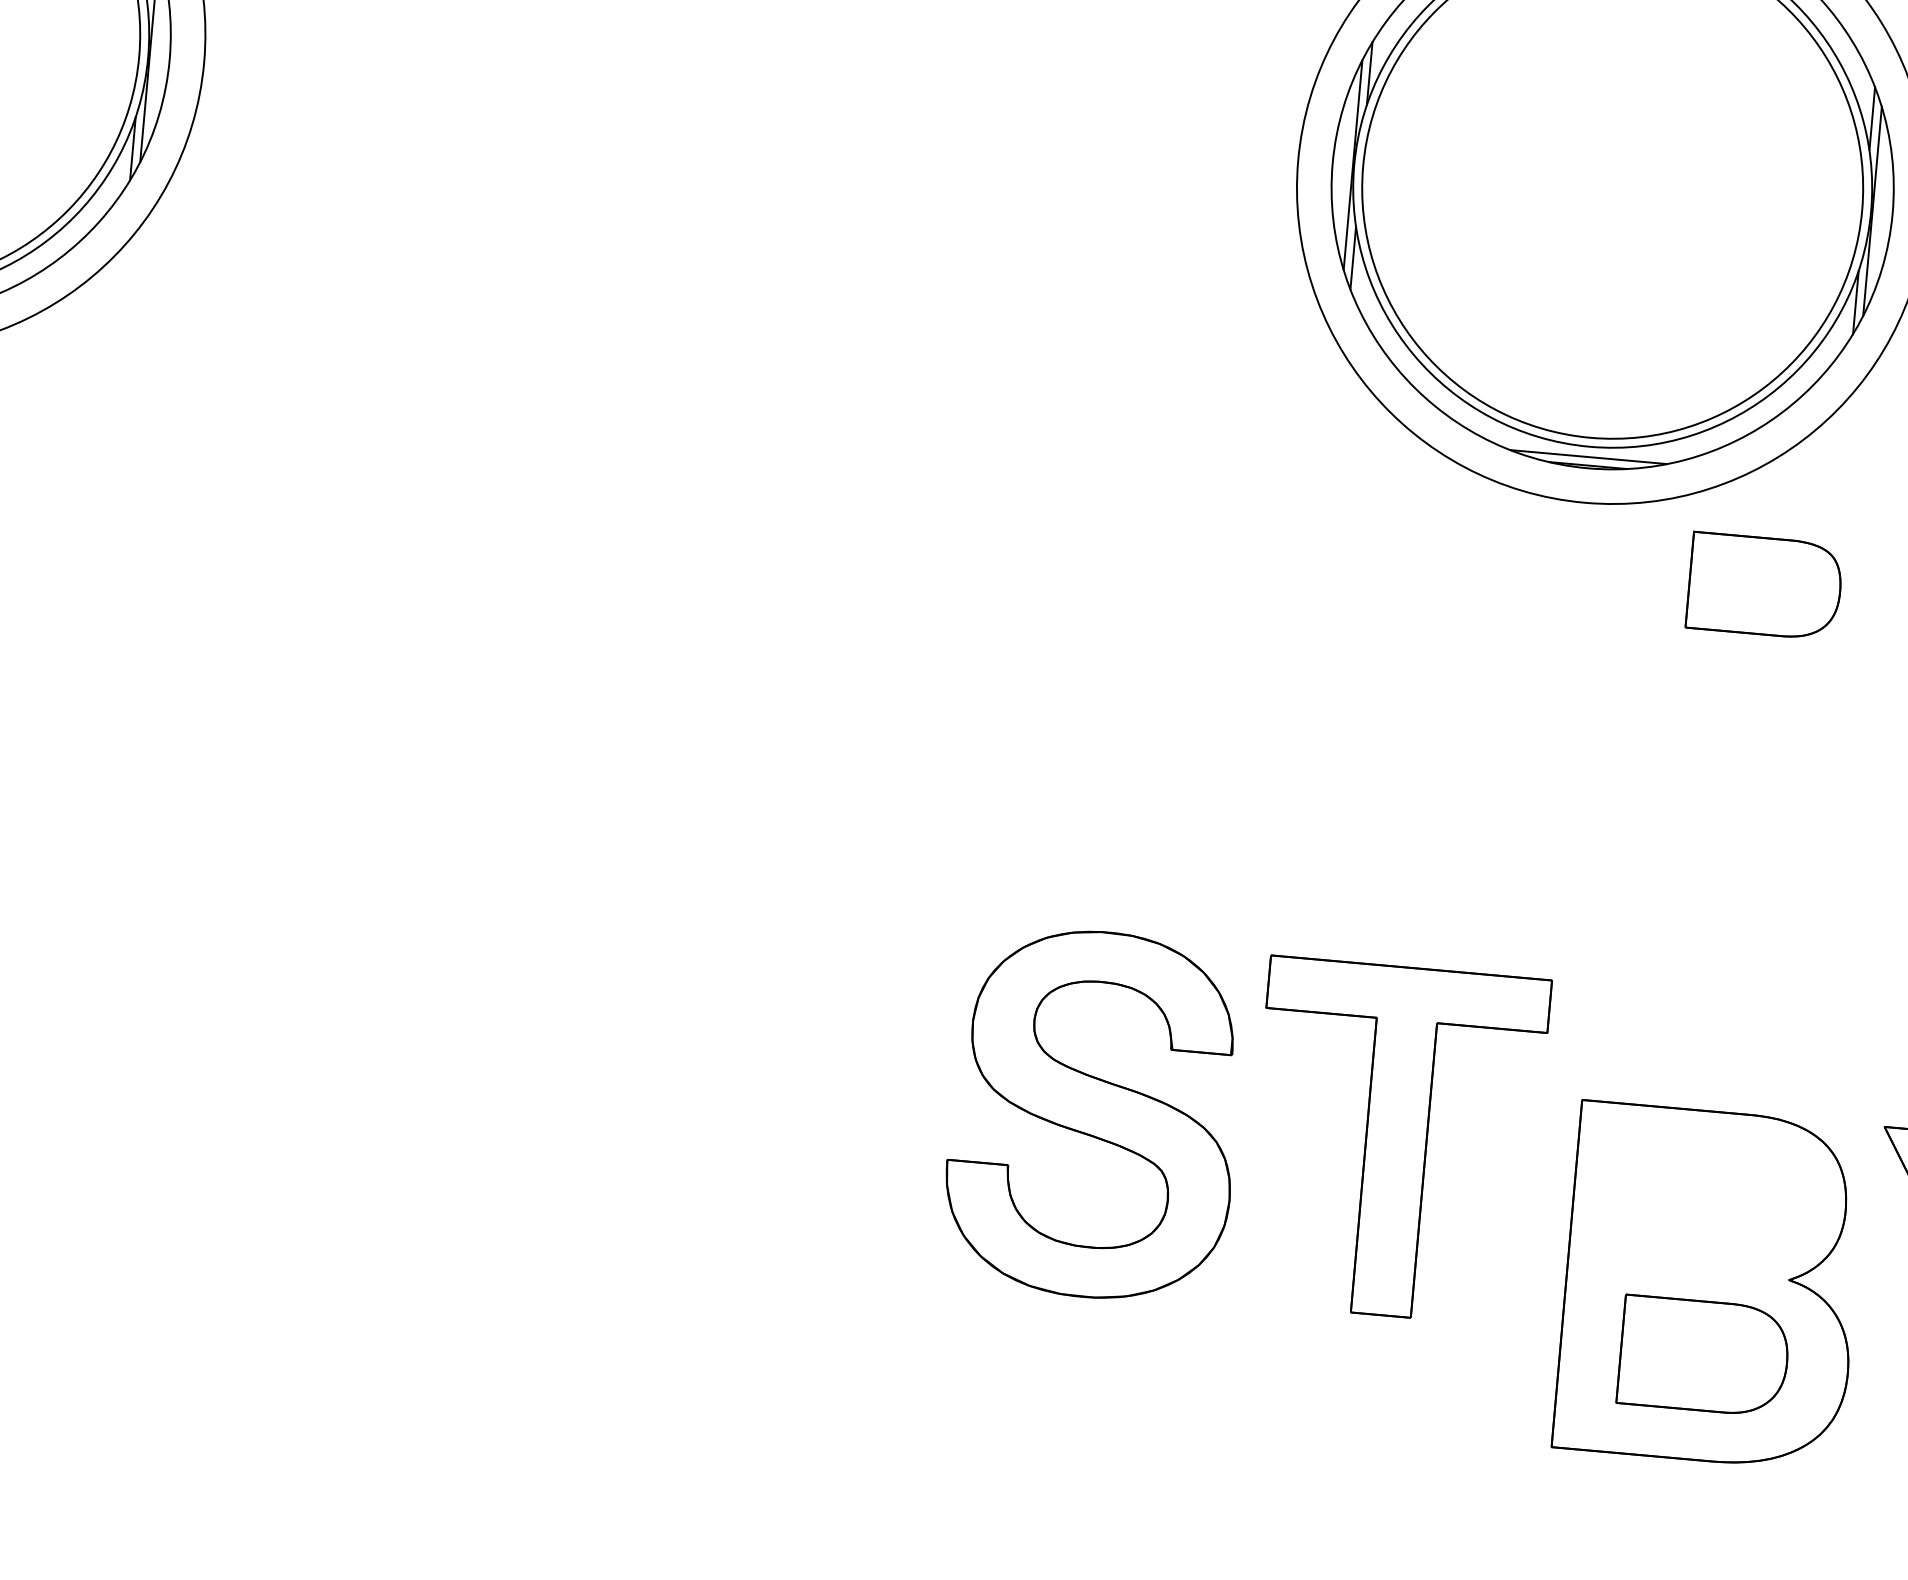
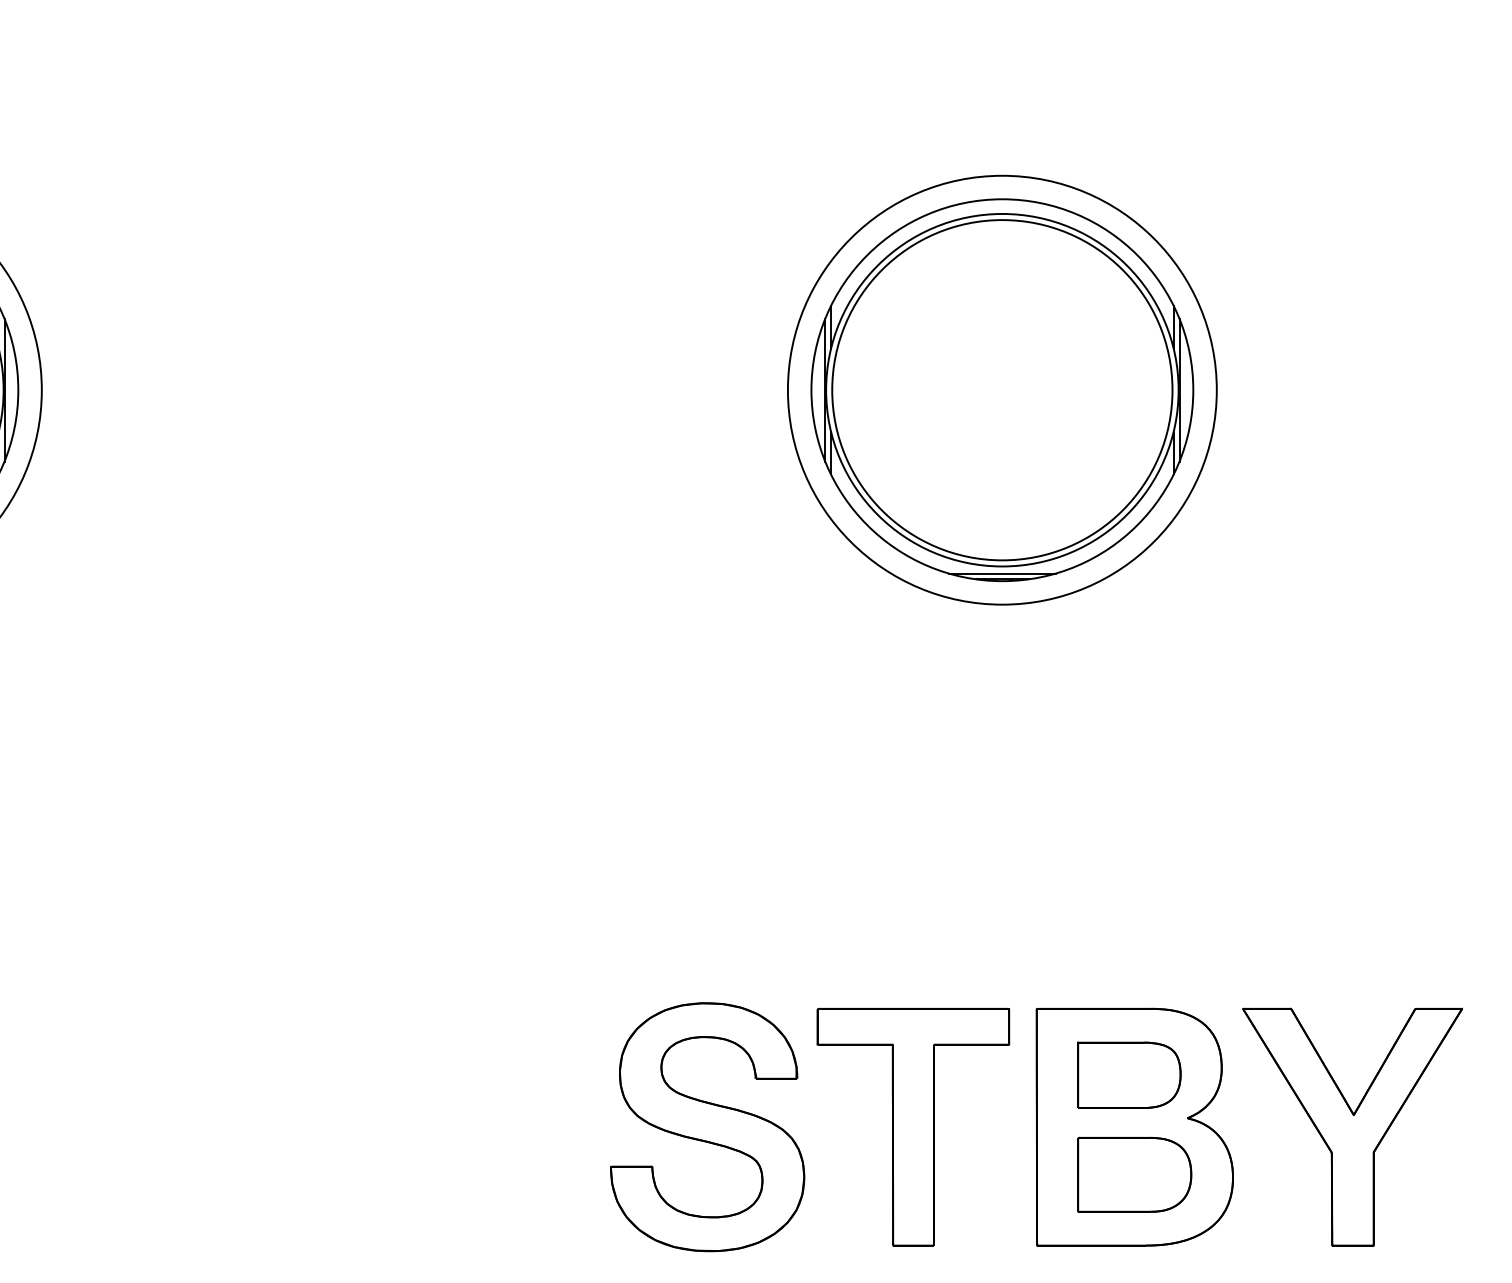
part: (1765, 585) -> (1129, 1074), moved
part: (1094, 1114) -> (707, 1127), moved
part: (1396, 1141) -> (913, 1127), moved

